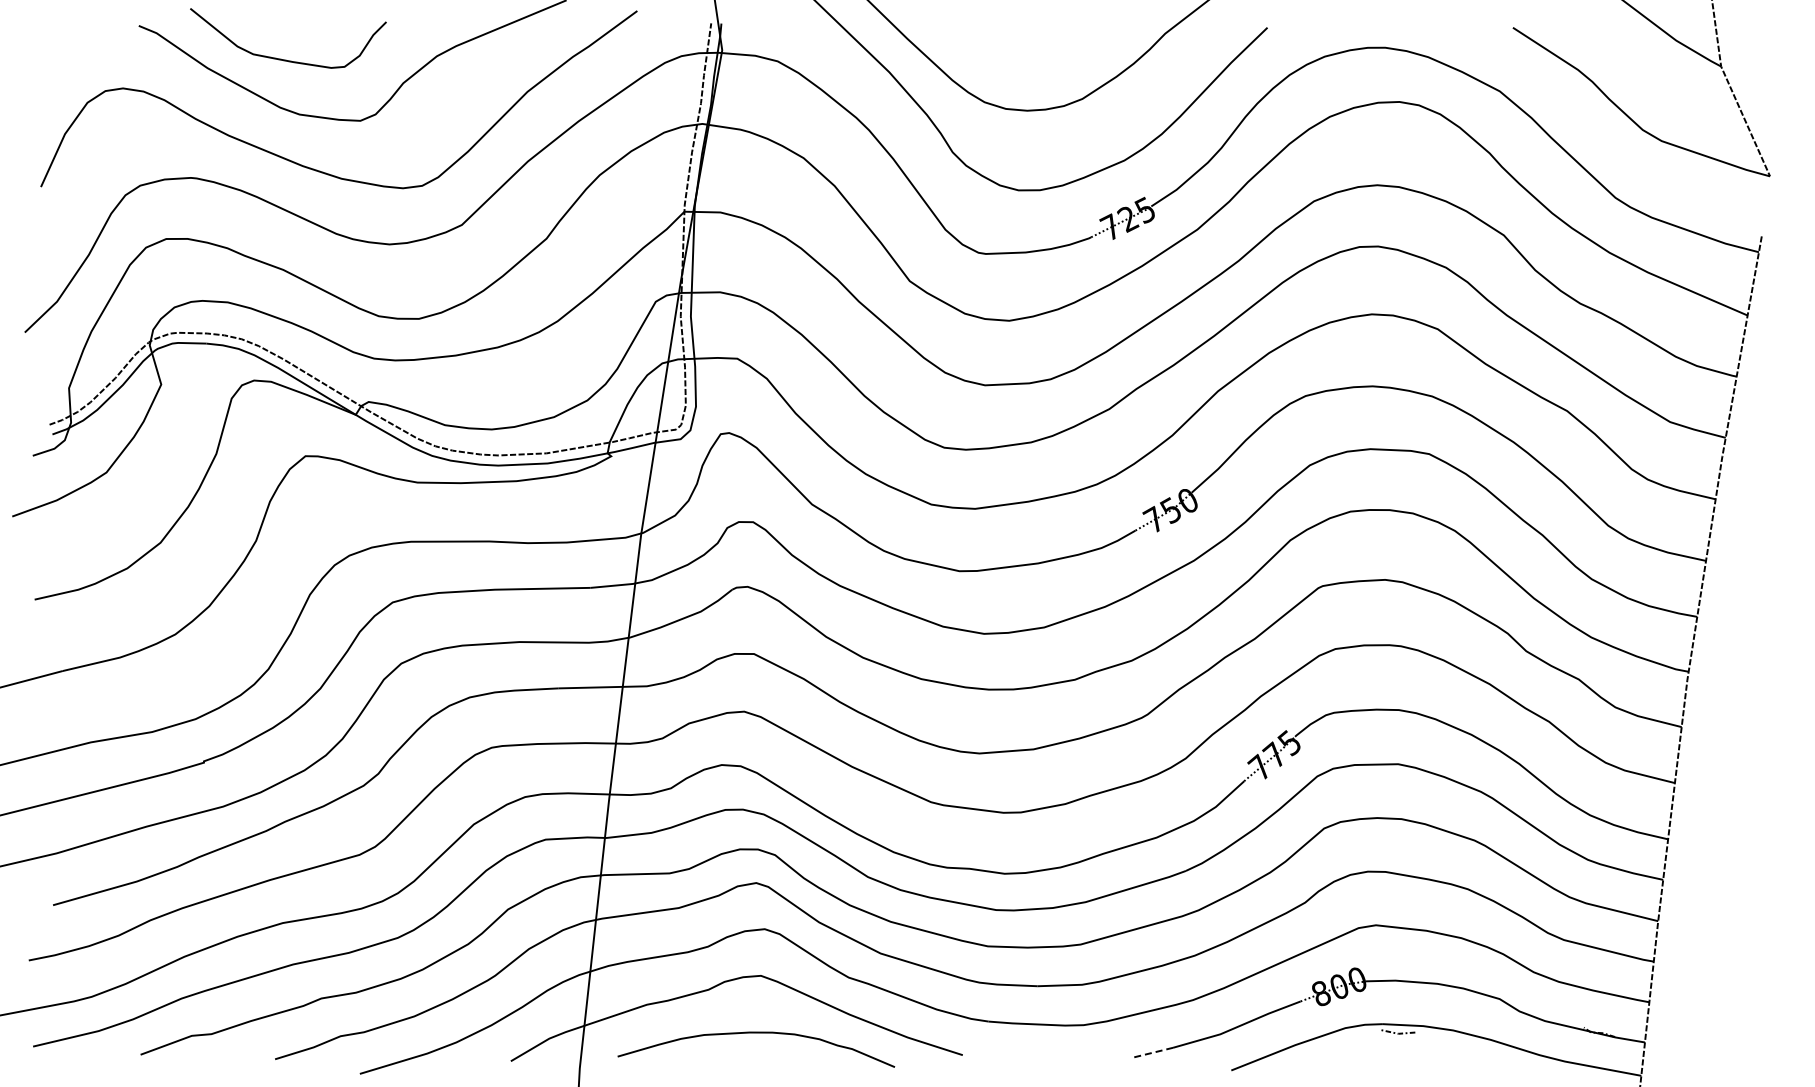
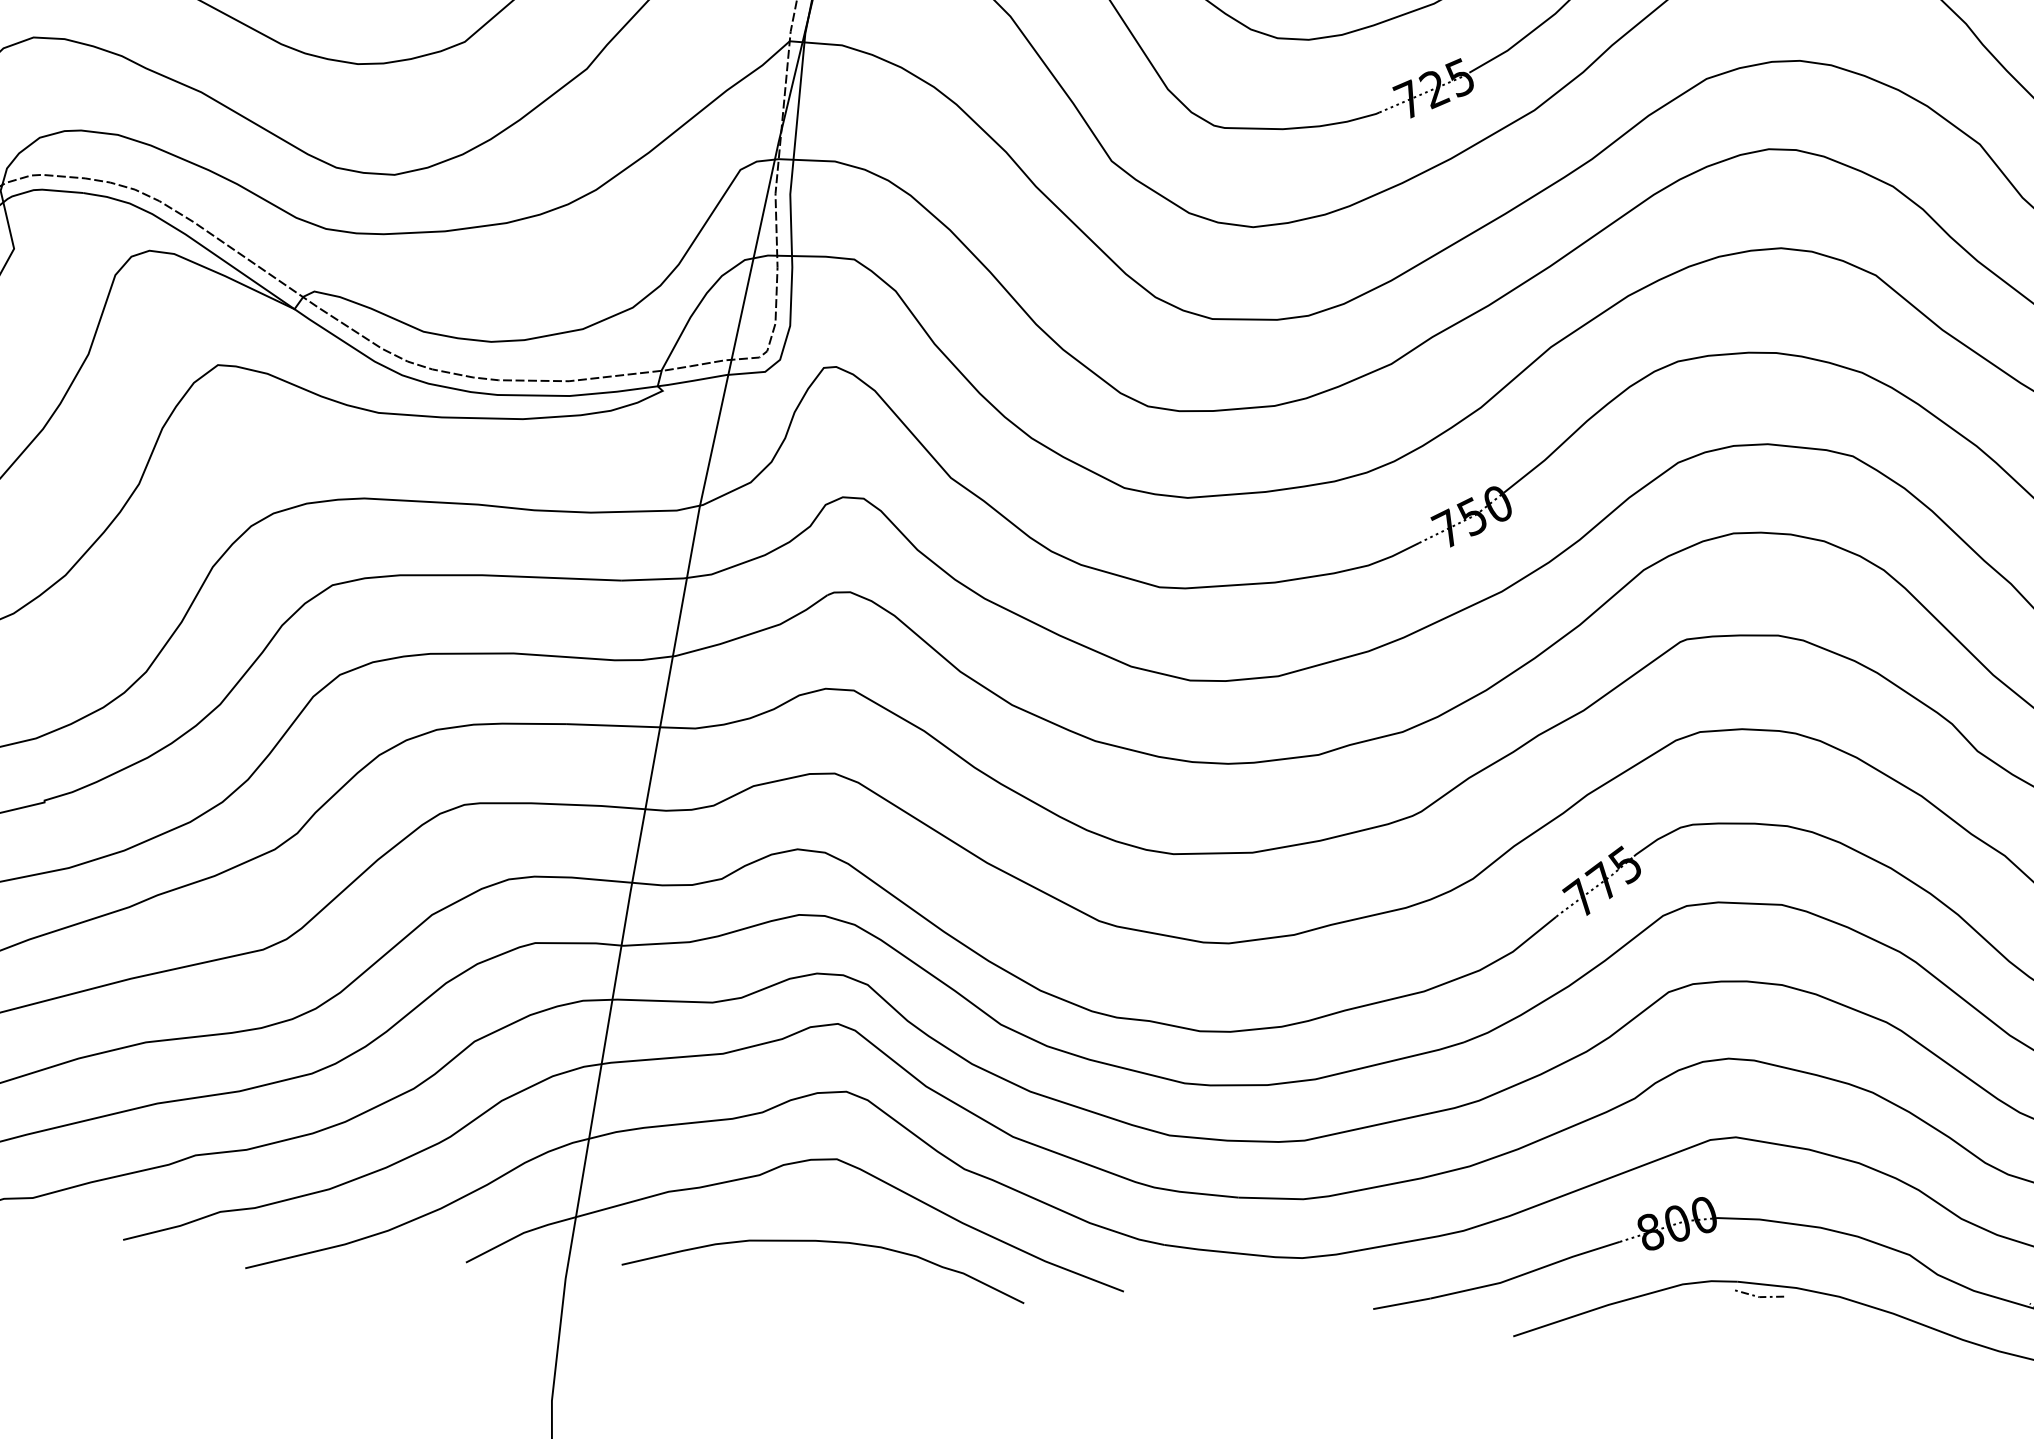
line: (1153, 1052) -> (1401, 1303), dashed -> solid

